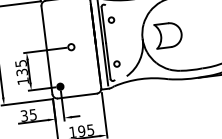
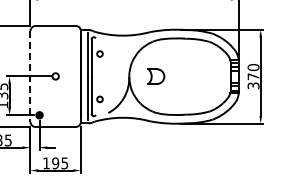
part: (168, 35) -> (156, 76), size x0.6
line: (46, 50) -> (30, 76), solid -> dashed

